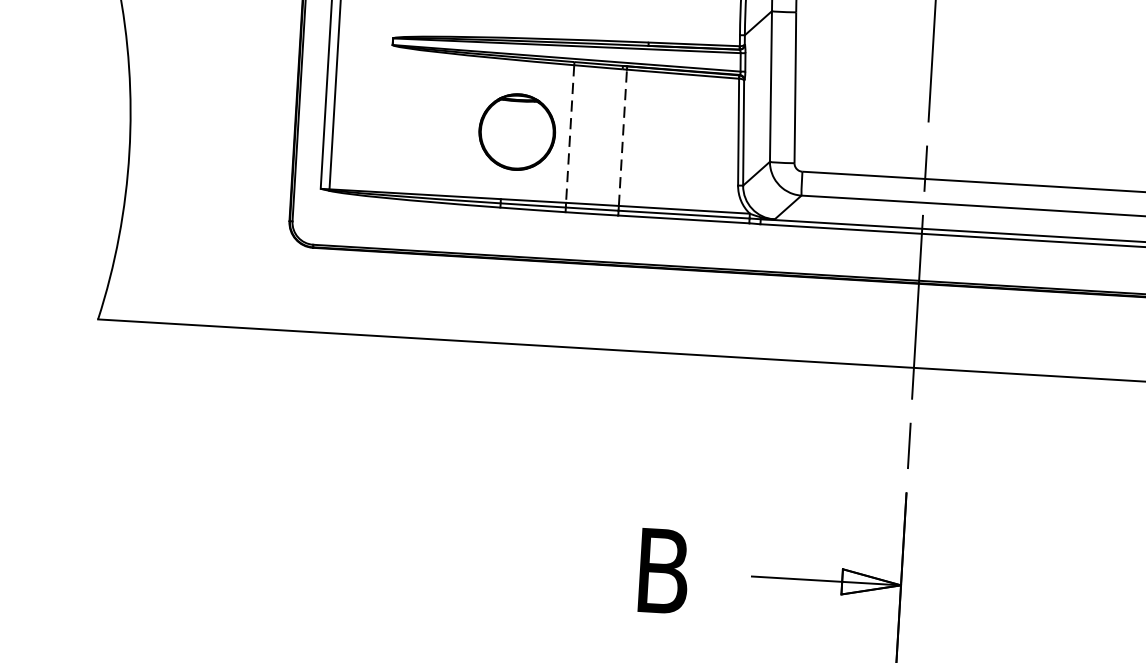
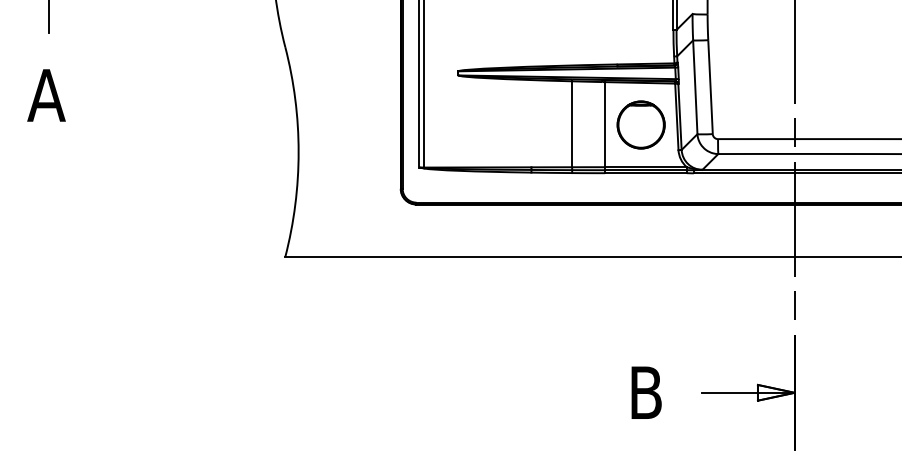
part: (516, 131) -> (640, 124), moved
line: (570, 134) -> (572, 124), dashed -> solid
line: (623, 137) -> (605, 124), dashed -> solid

